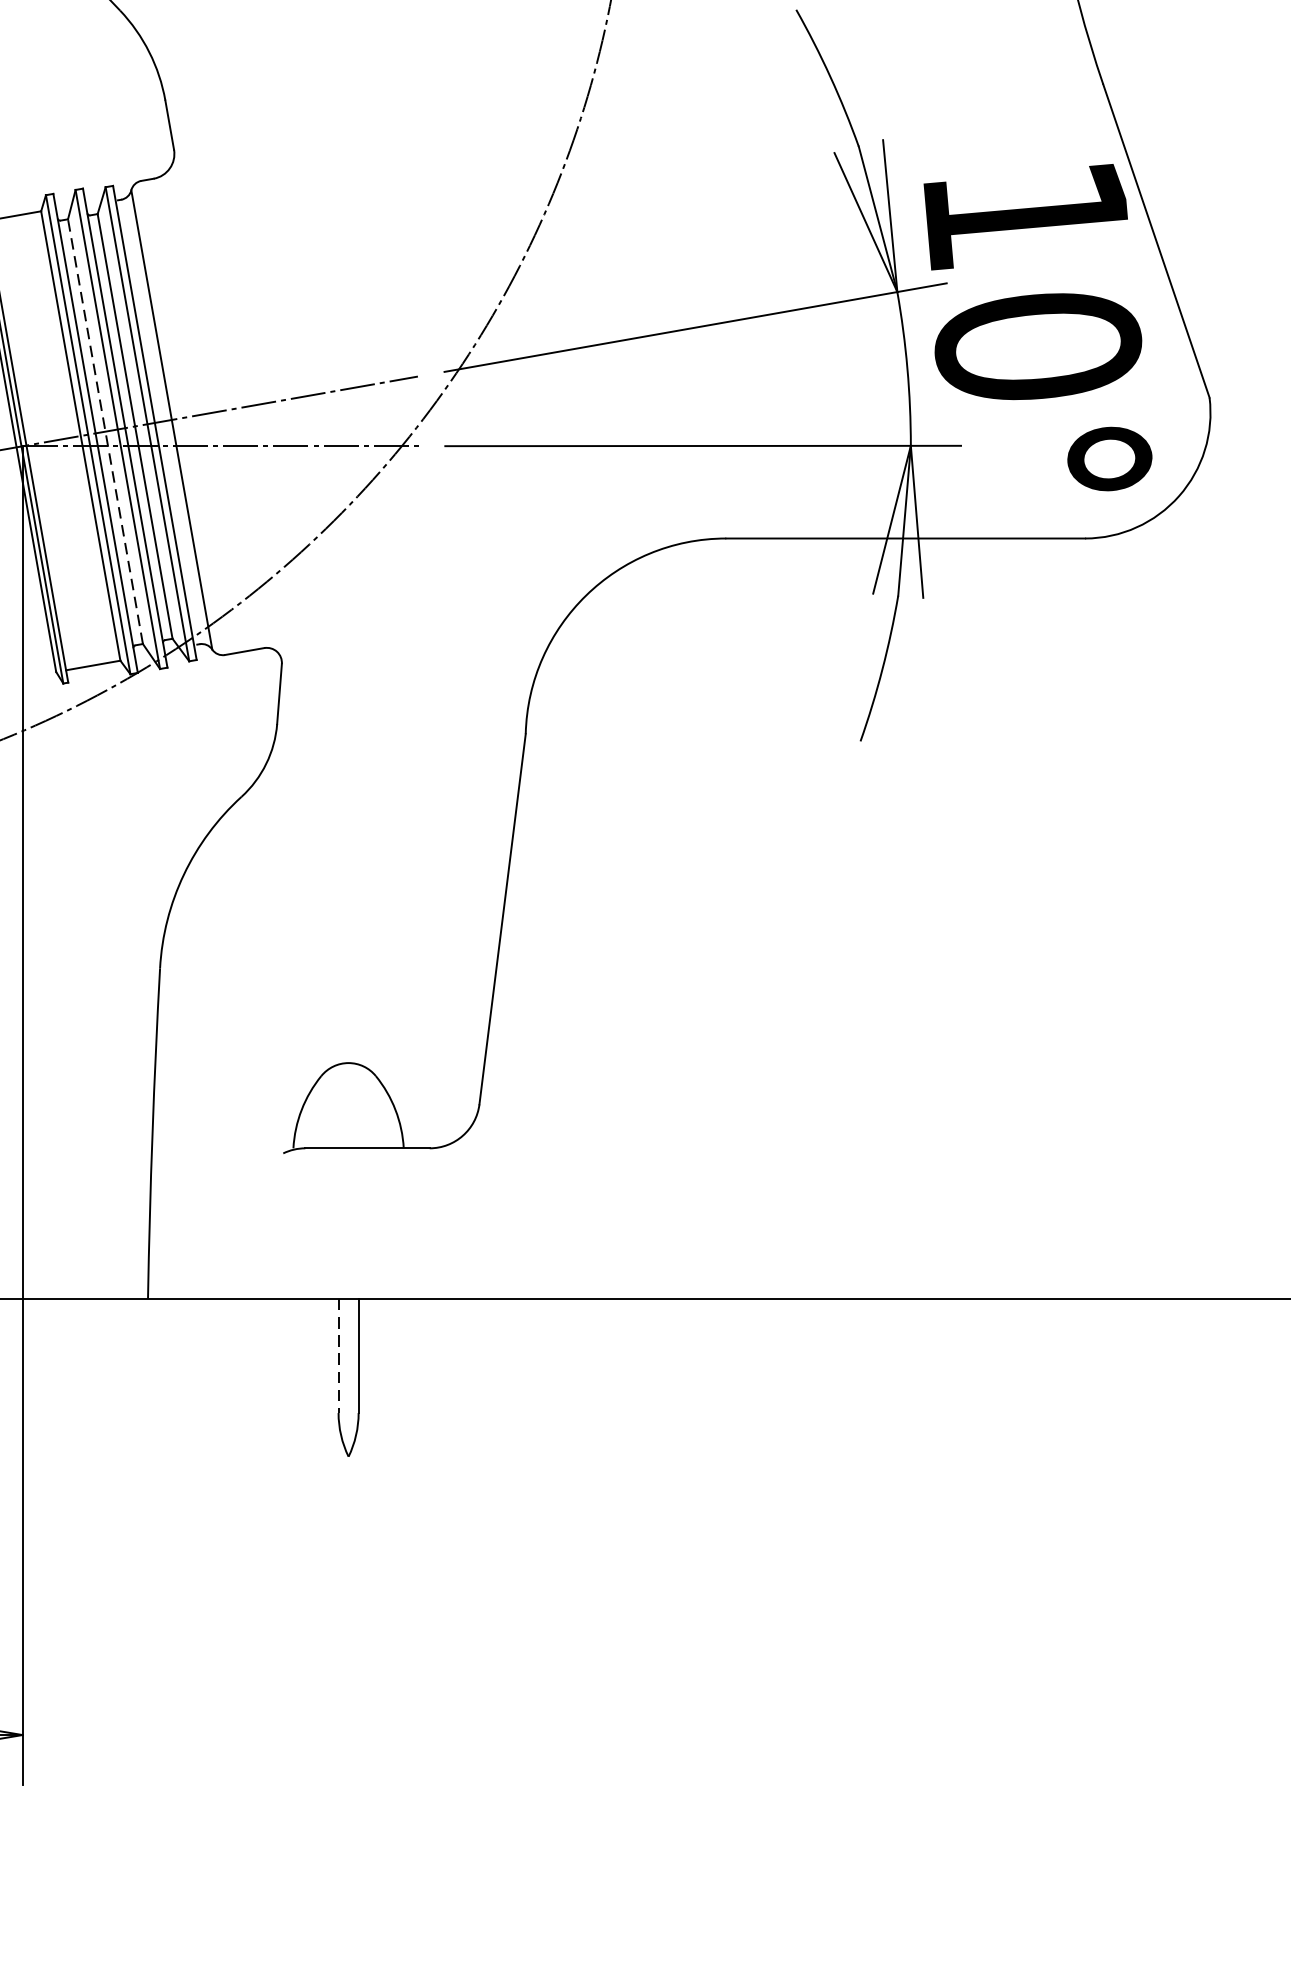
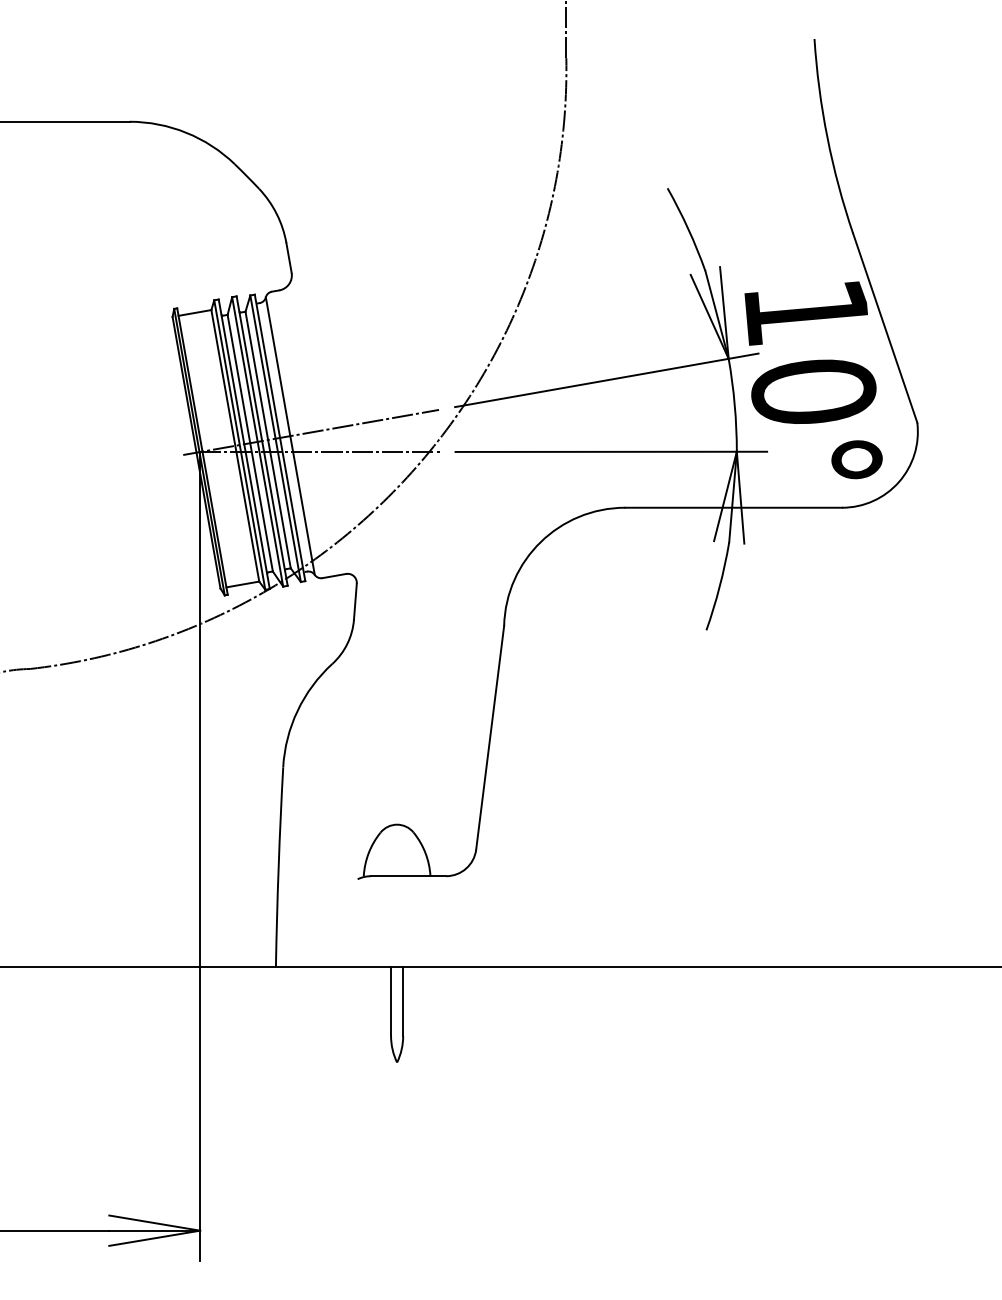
line: (105, 430) -> (250, 442), dashed -> solid
line: (339, 1355) -> (391, 1001), dashed -> solid

